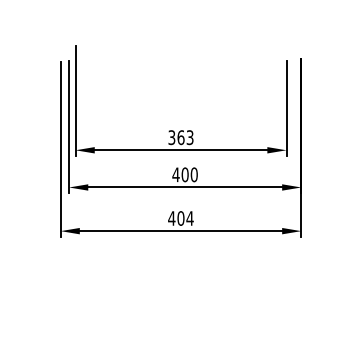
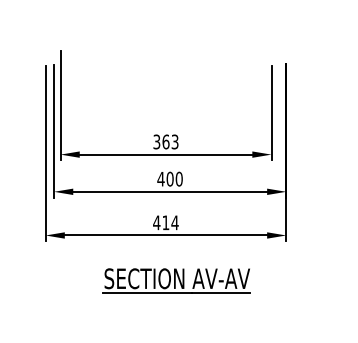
text: (180, 218) -> (165, 222), 404 -> 414
part: (191, 276) -> (176, 280), added

